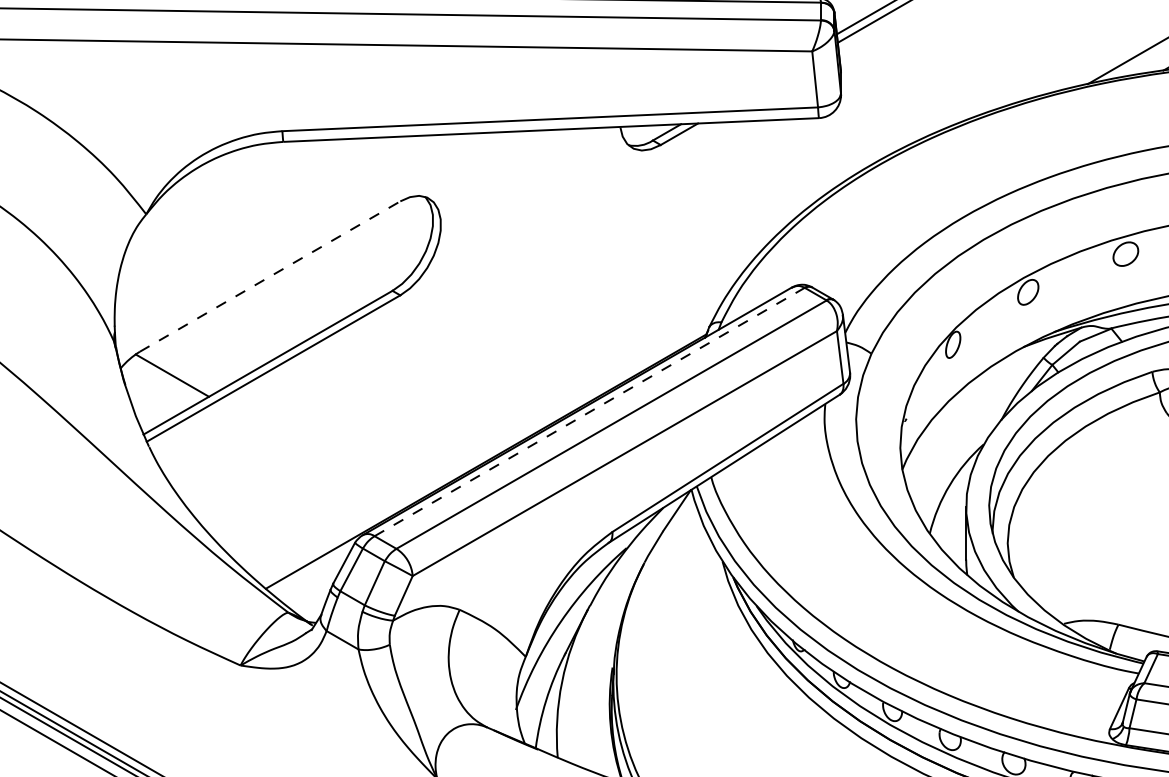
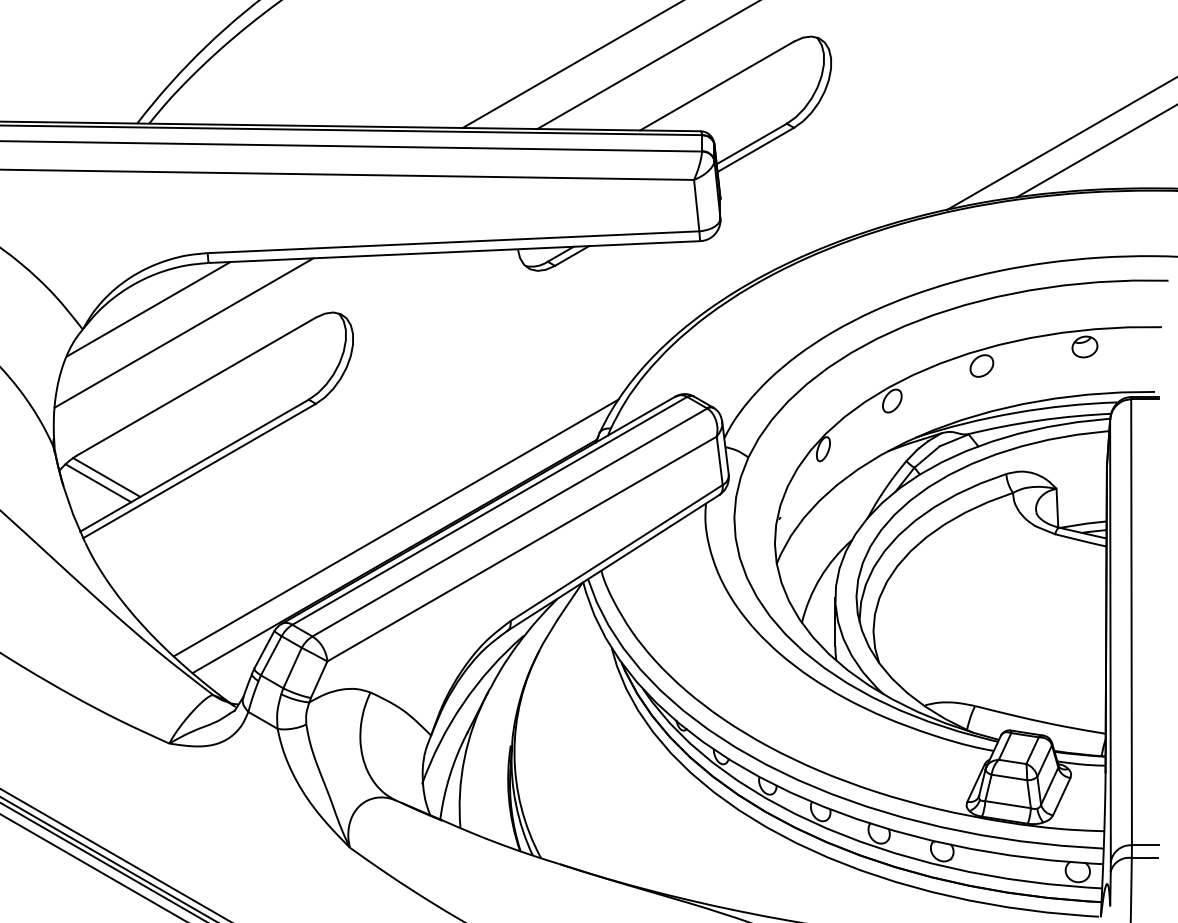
line: (217, 192) -> (148, 309), added
line: (255, 217) -> (183, 332), added
line: (270, 276) -> (196, 386), dashed -> solid
line: (163, 382) -> (98, 483), added
line: (589, 411) -> (489, 510), dashed -> solid
line: (486, 430) -> (395, 527), added

